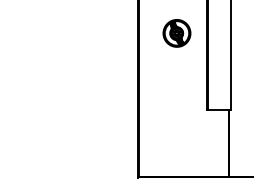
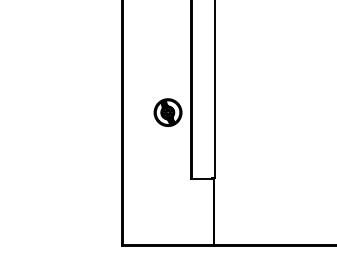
part: (176, 33) -> (167, 112), moved

